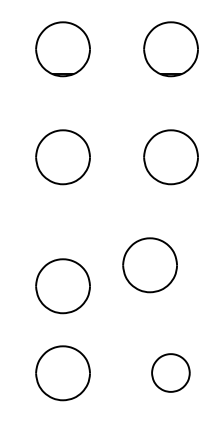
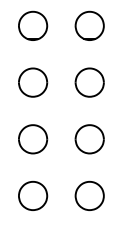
part: (149, 265) -> (89, 139), moved
part: (63, 286) -> (33, 139), moved
part: (170, 372) -> (89, 195), size x1.43

